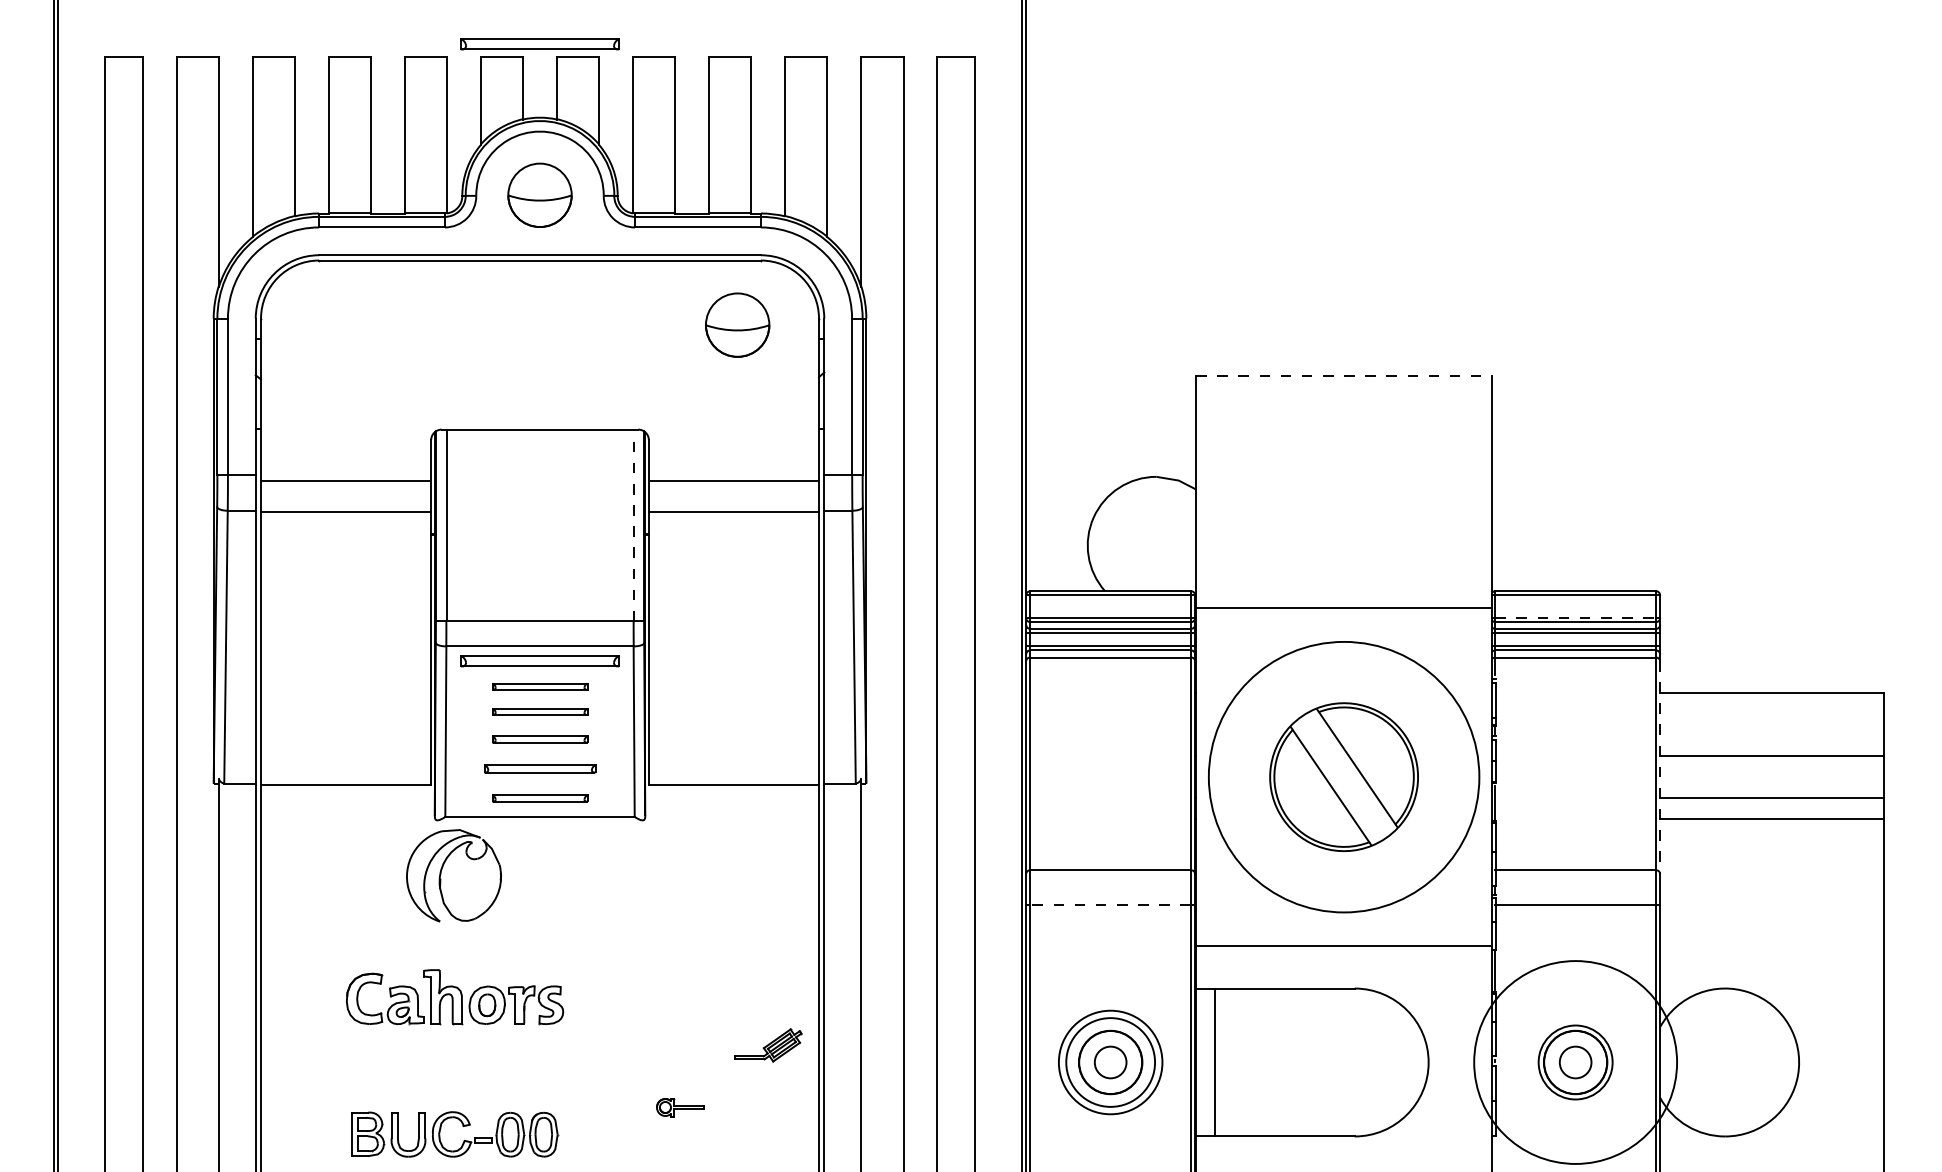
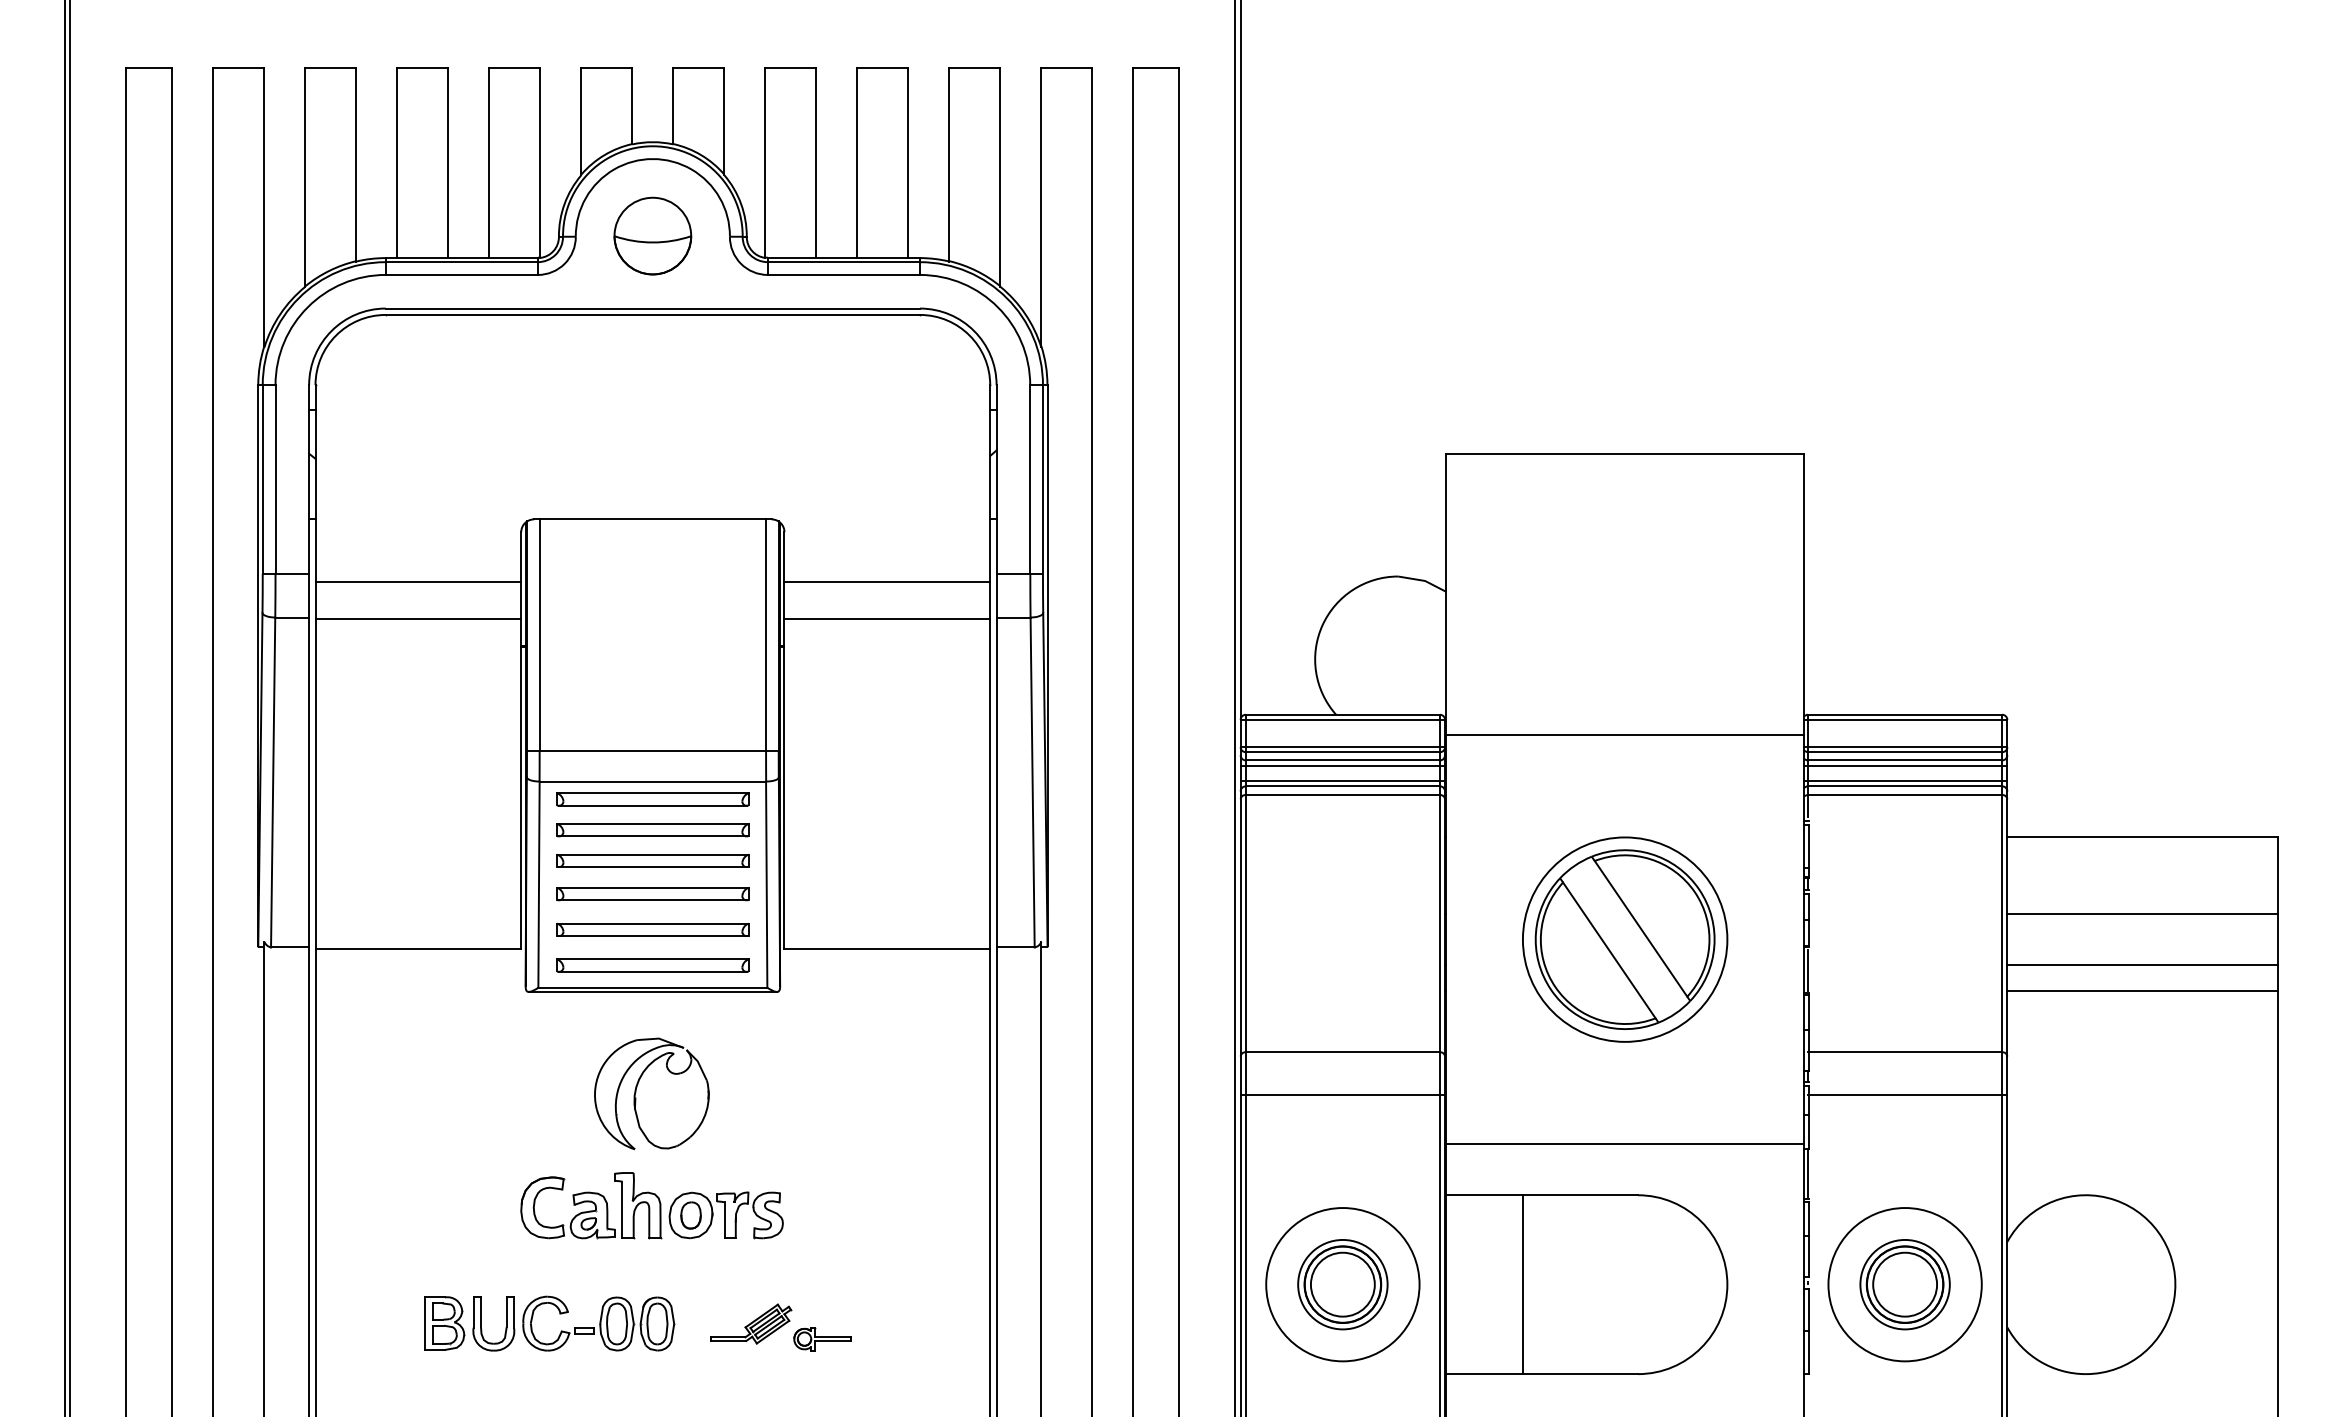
part: (539, 44) -> (652, 53), removed
part: (737, 324) -> (891, 392), removed
line: (1344, 375) -> (1625, 454), dashed -> solid
line: (633, 525) -> (766, 635), dashed -> solid
line: (1575, 618) -> (1905, 747), dashed -> solid
part: (539, 686) -> (652, 830), size x1.67
part: (539, 711) -> (652, 860), size x1.67
part: (539, 739) -> (652, 894), size x1.67
line: (1660, 767) -> (2007, 927), dashed -> solid
part: (539, 768) -> (652, 929), size x1.43
circle: (1343, 777) -> (1624, 939), size x0.62
part: (539, 798) -> (652, 965), size x1.67
line: (539, 820) -> (652, 991), added
part: (453, 875) -> (651, 1093), moved
line: (1110, 905) -> (1342, 1094), dashed -> solid
part: (454, 997) -> (651, 1205), moved
part: (768, 1044) -> (751, 1323), moved
circle: (1110, 1062) -> (1342, 1284), size x0.71
circle: (1110, 1062) -> (1342, 1284), size x1.43
circle: (1110, 1062) -> (1342, 1284), size x1.67
line: (1214, 1062) -> (1522, 1284), moved
circle: (1575, 1062) -> (1904, 1284), size x0.62
circle: (1575, 1062) -> (1905, 1284), size x1.67
part: (462, 1126) -> (559, 1314), moved

